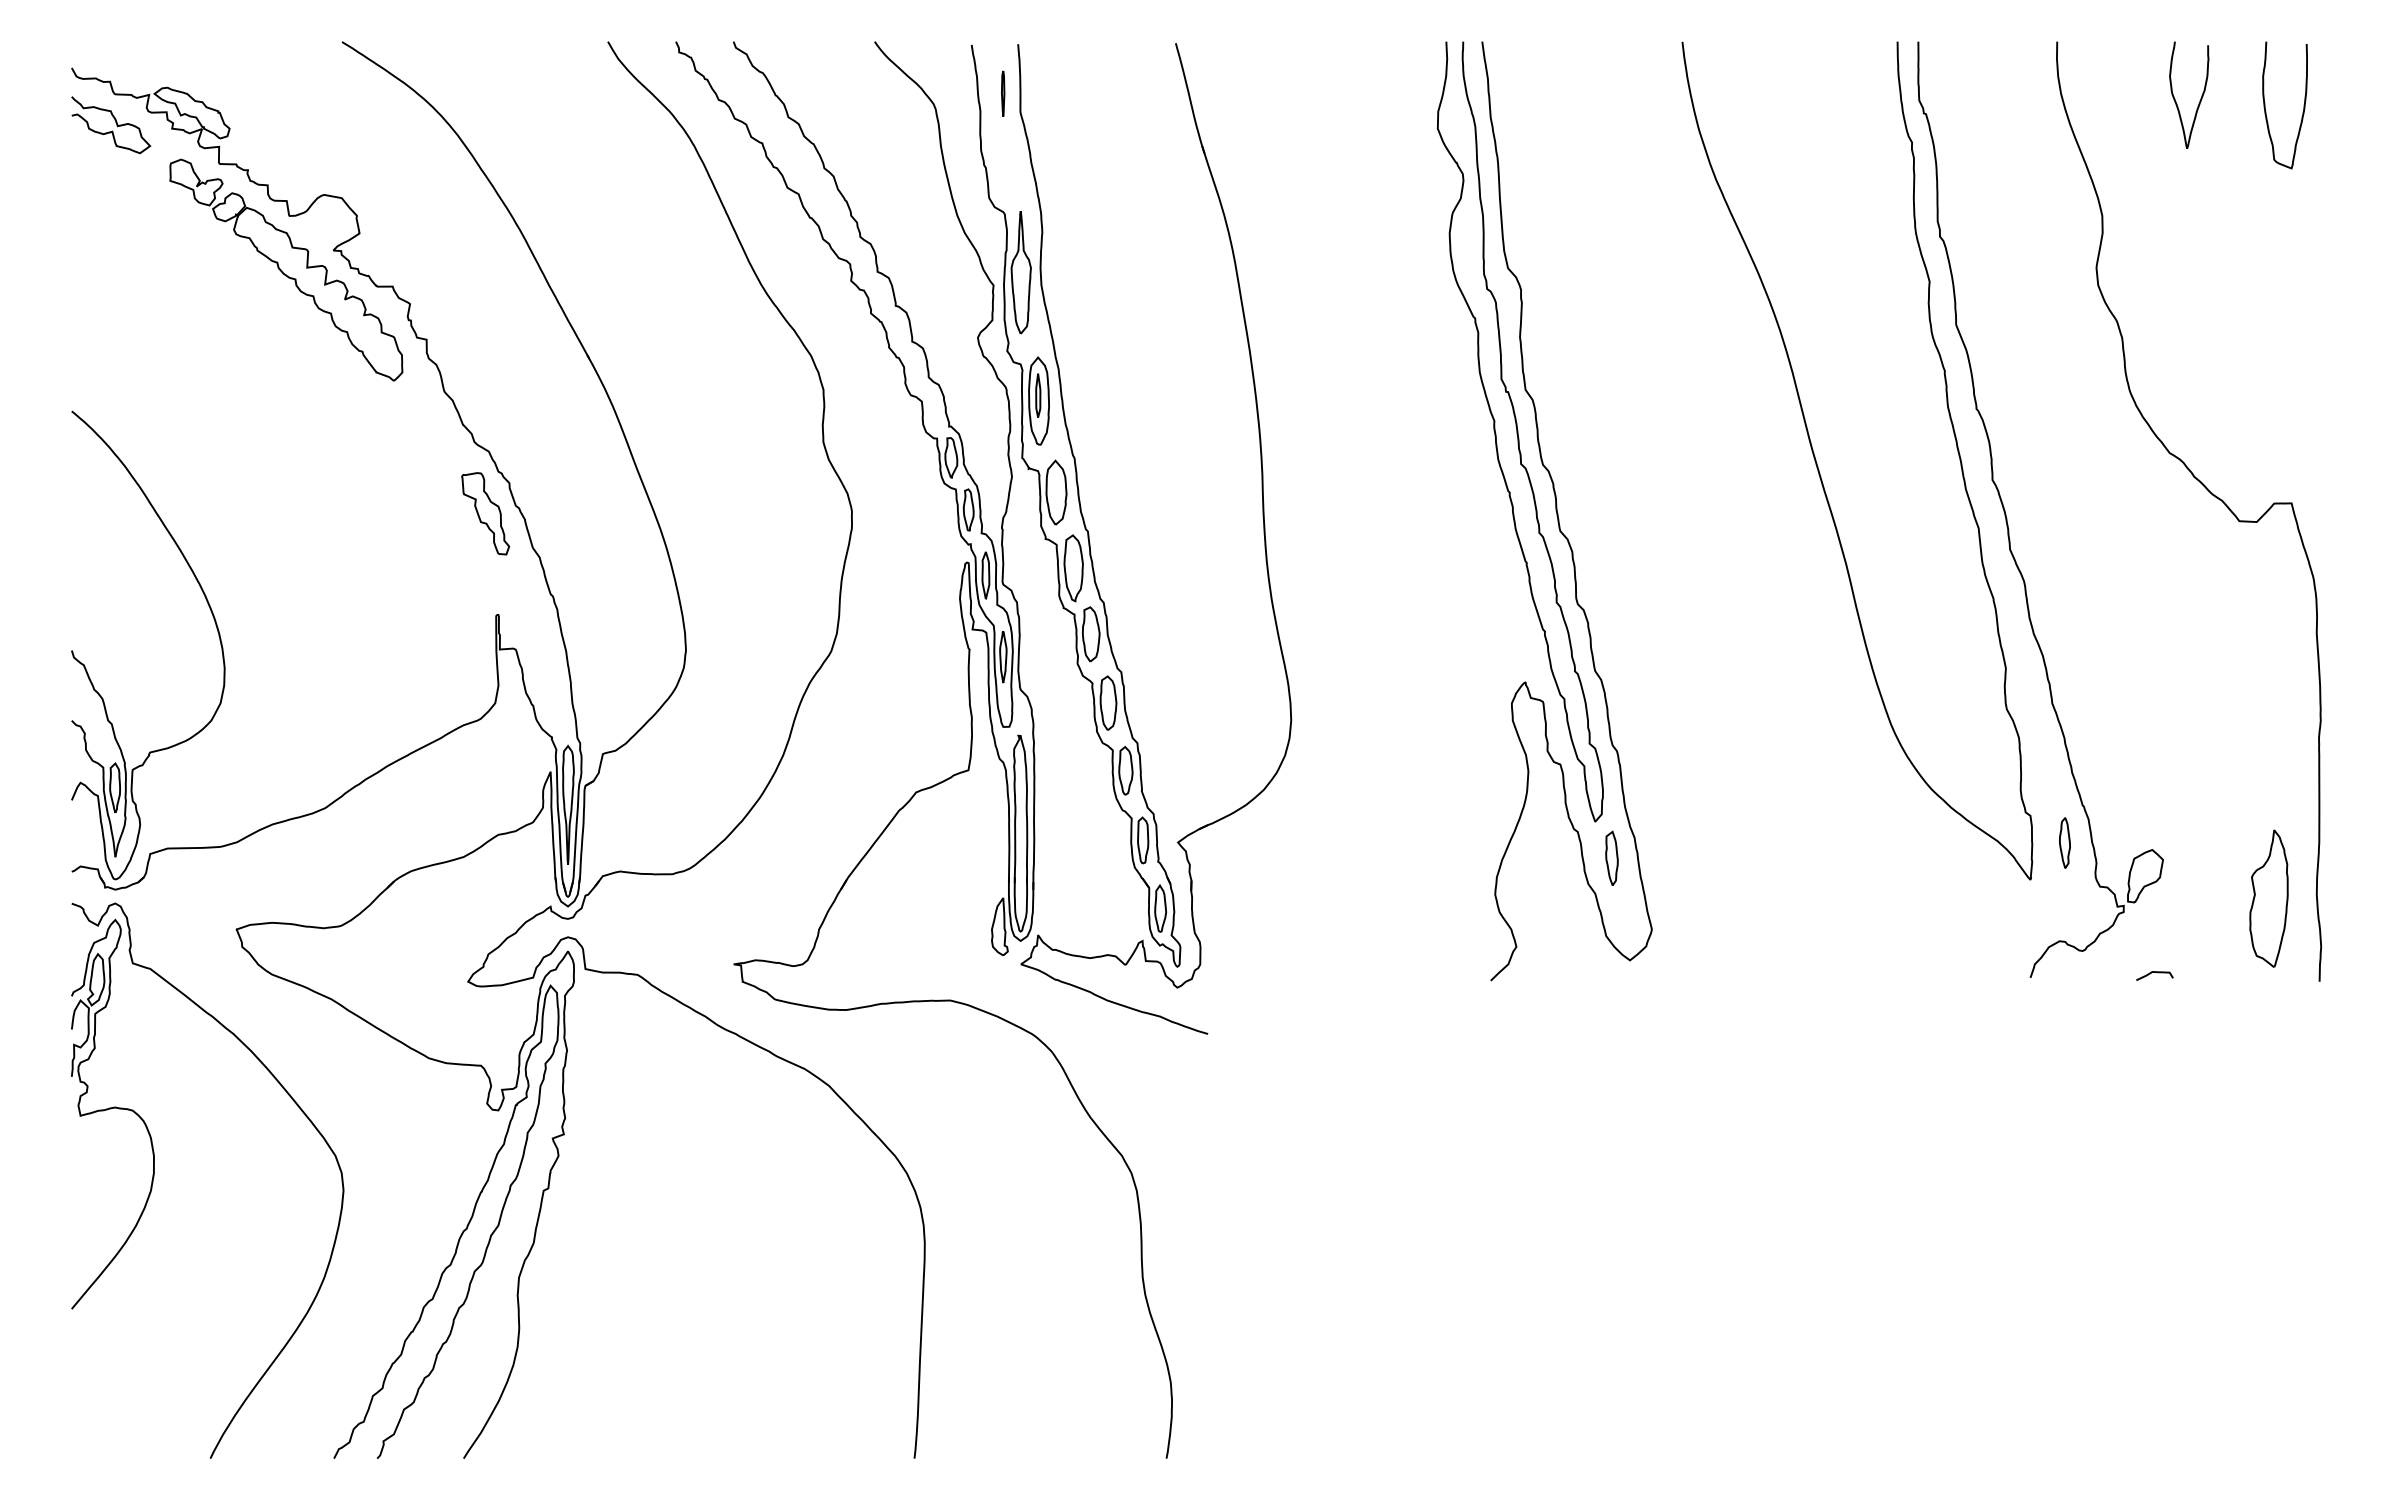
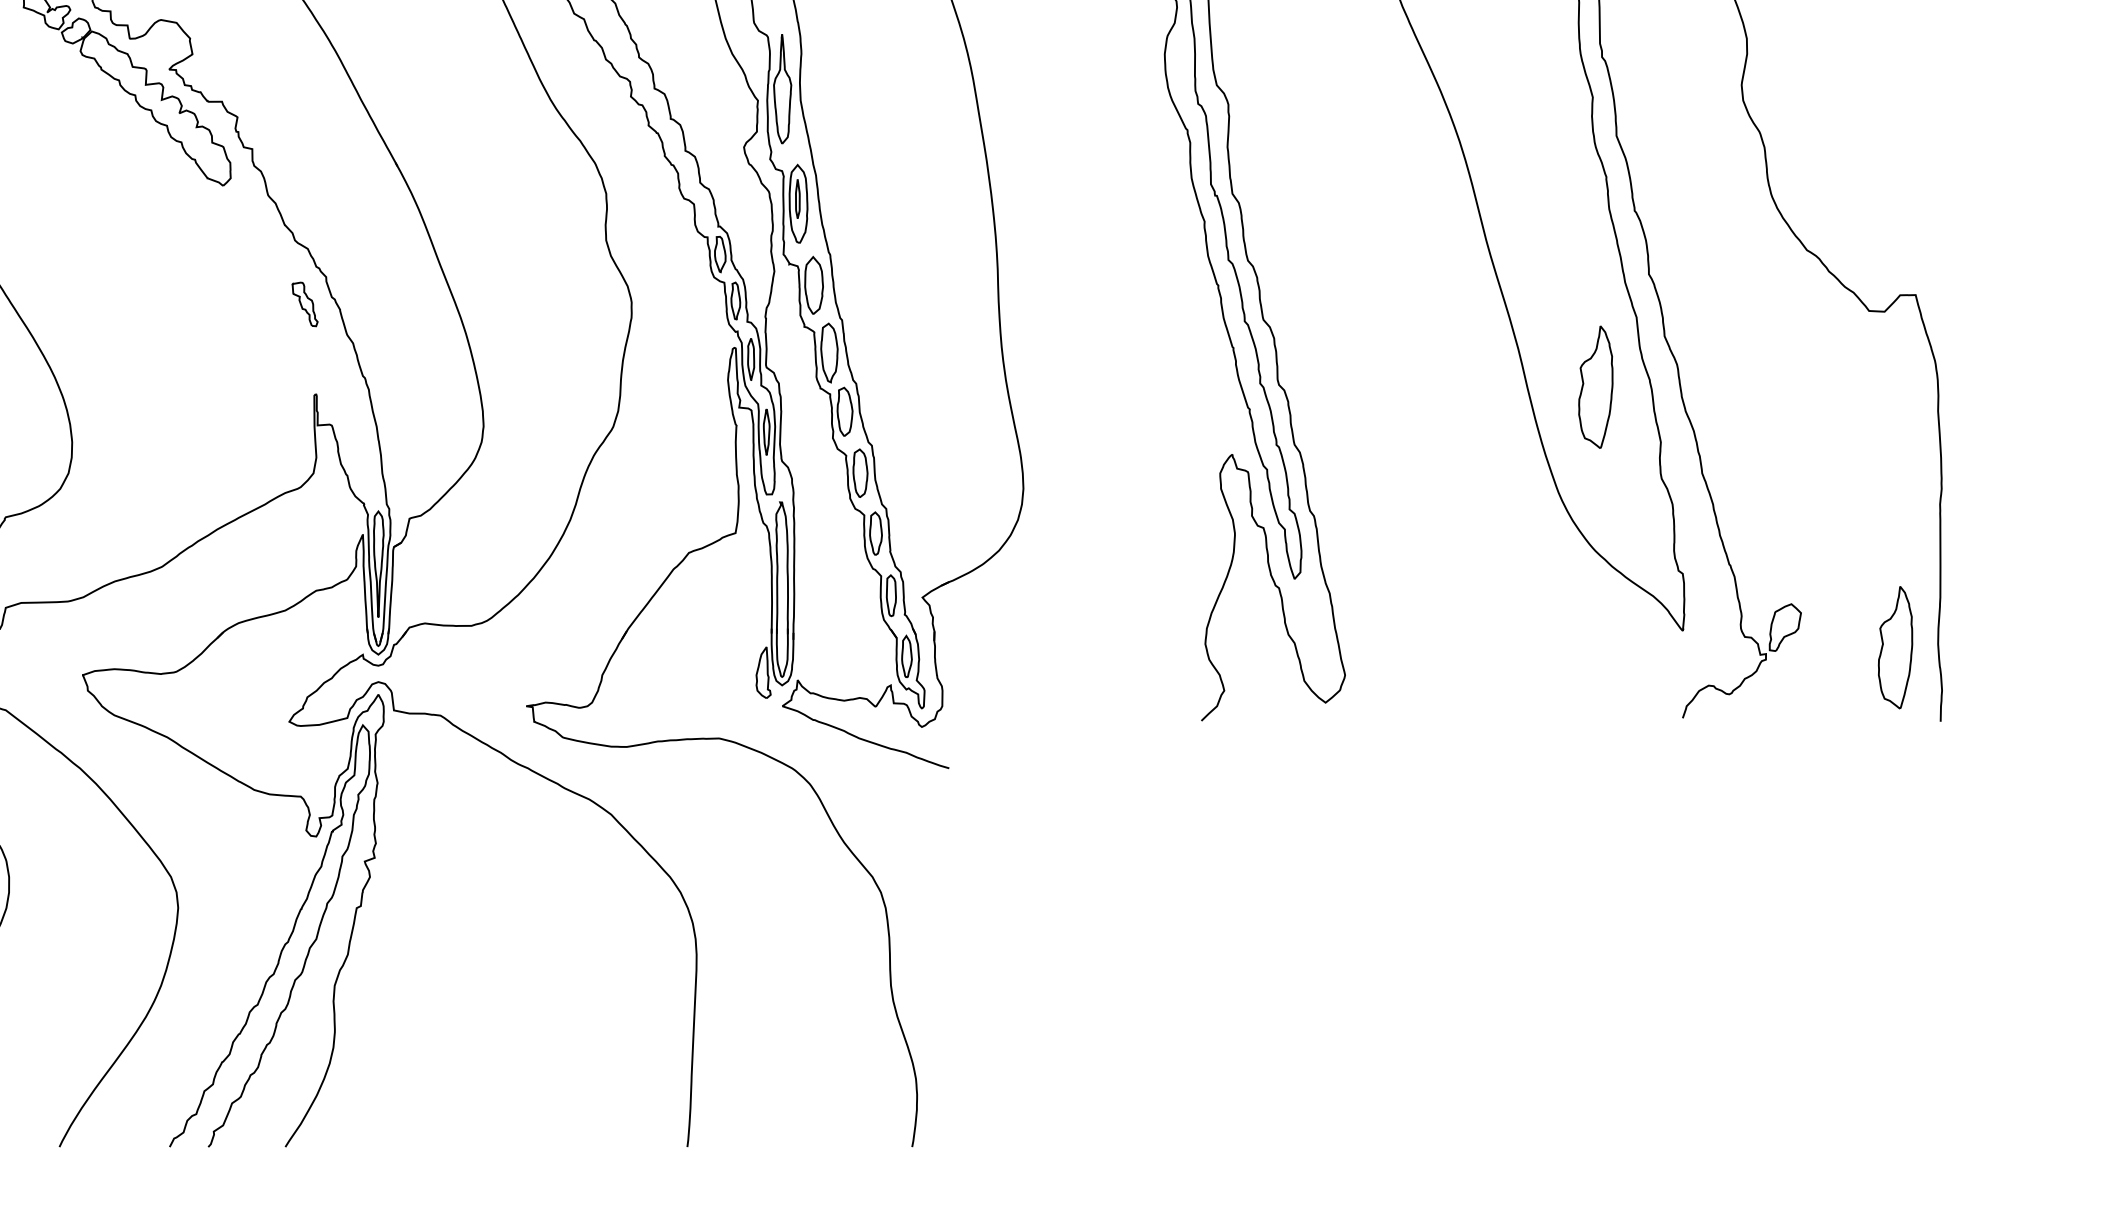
part: (485, 513) -> (304, 304), size x0.6
part: (1932, 606) -> (1595, 387), added
part: (2064, 842) -> (1713, 597), removed
part: (1611, 857) -> (1309, 610), removed
curve: (2154, 972) -> (1793, 713), removed

